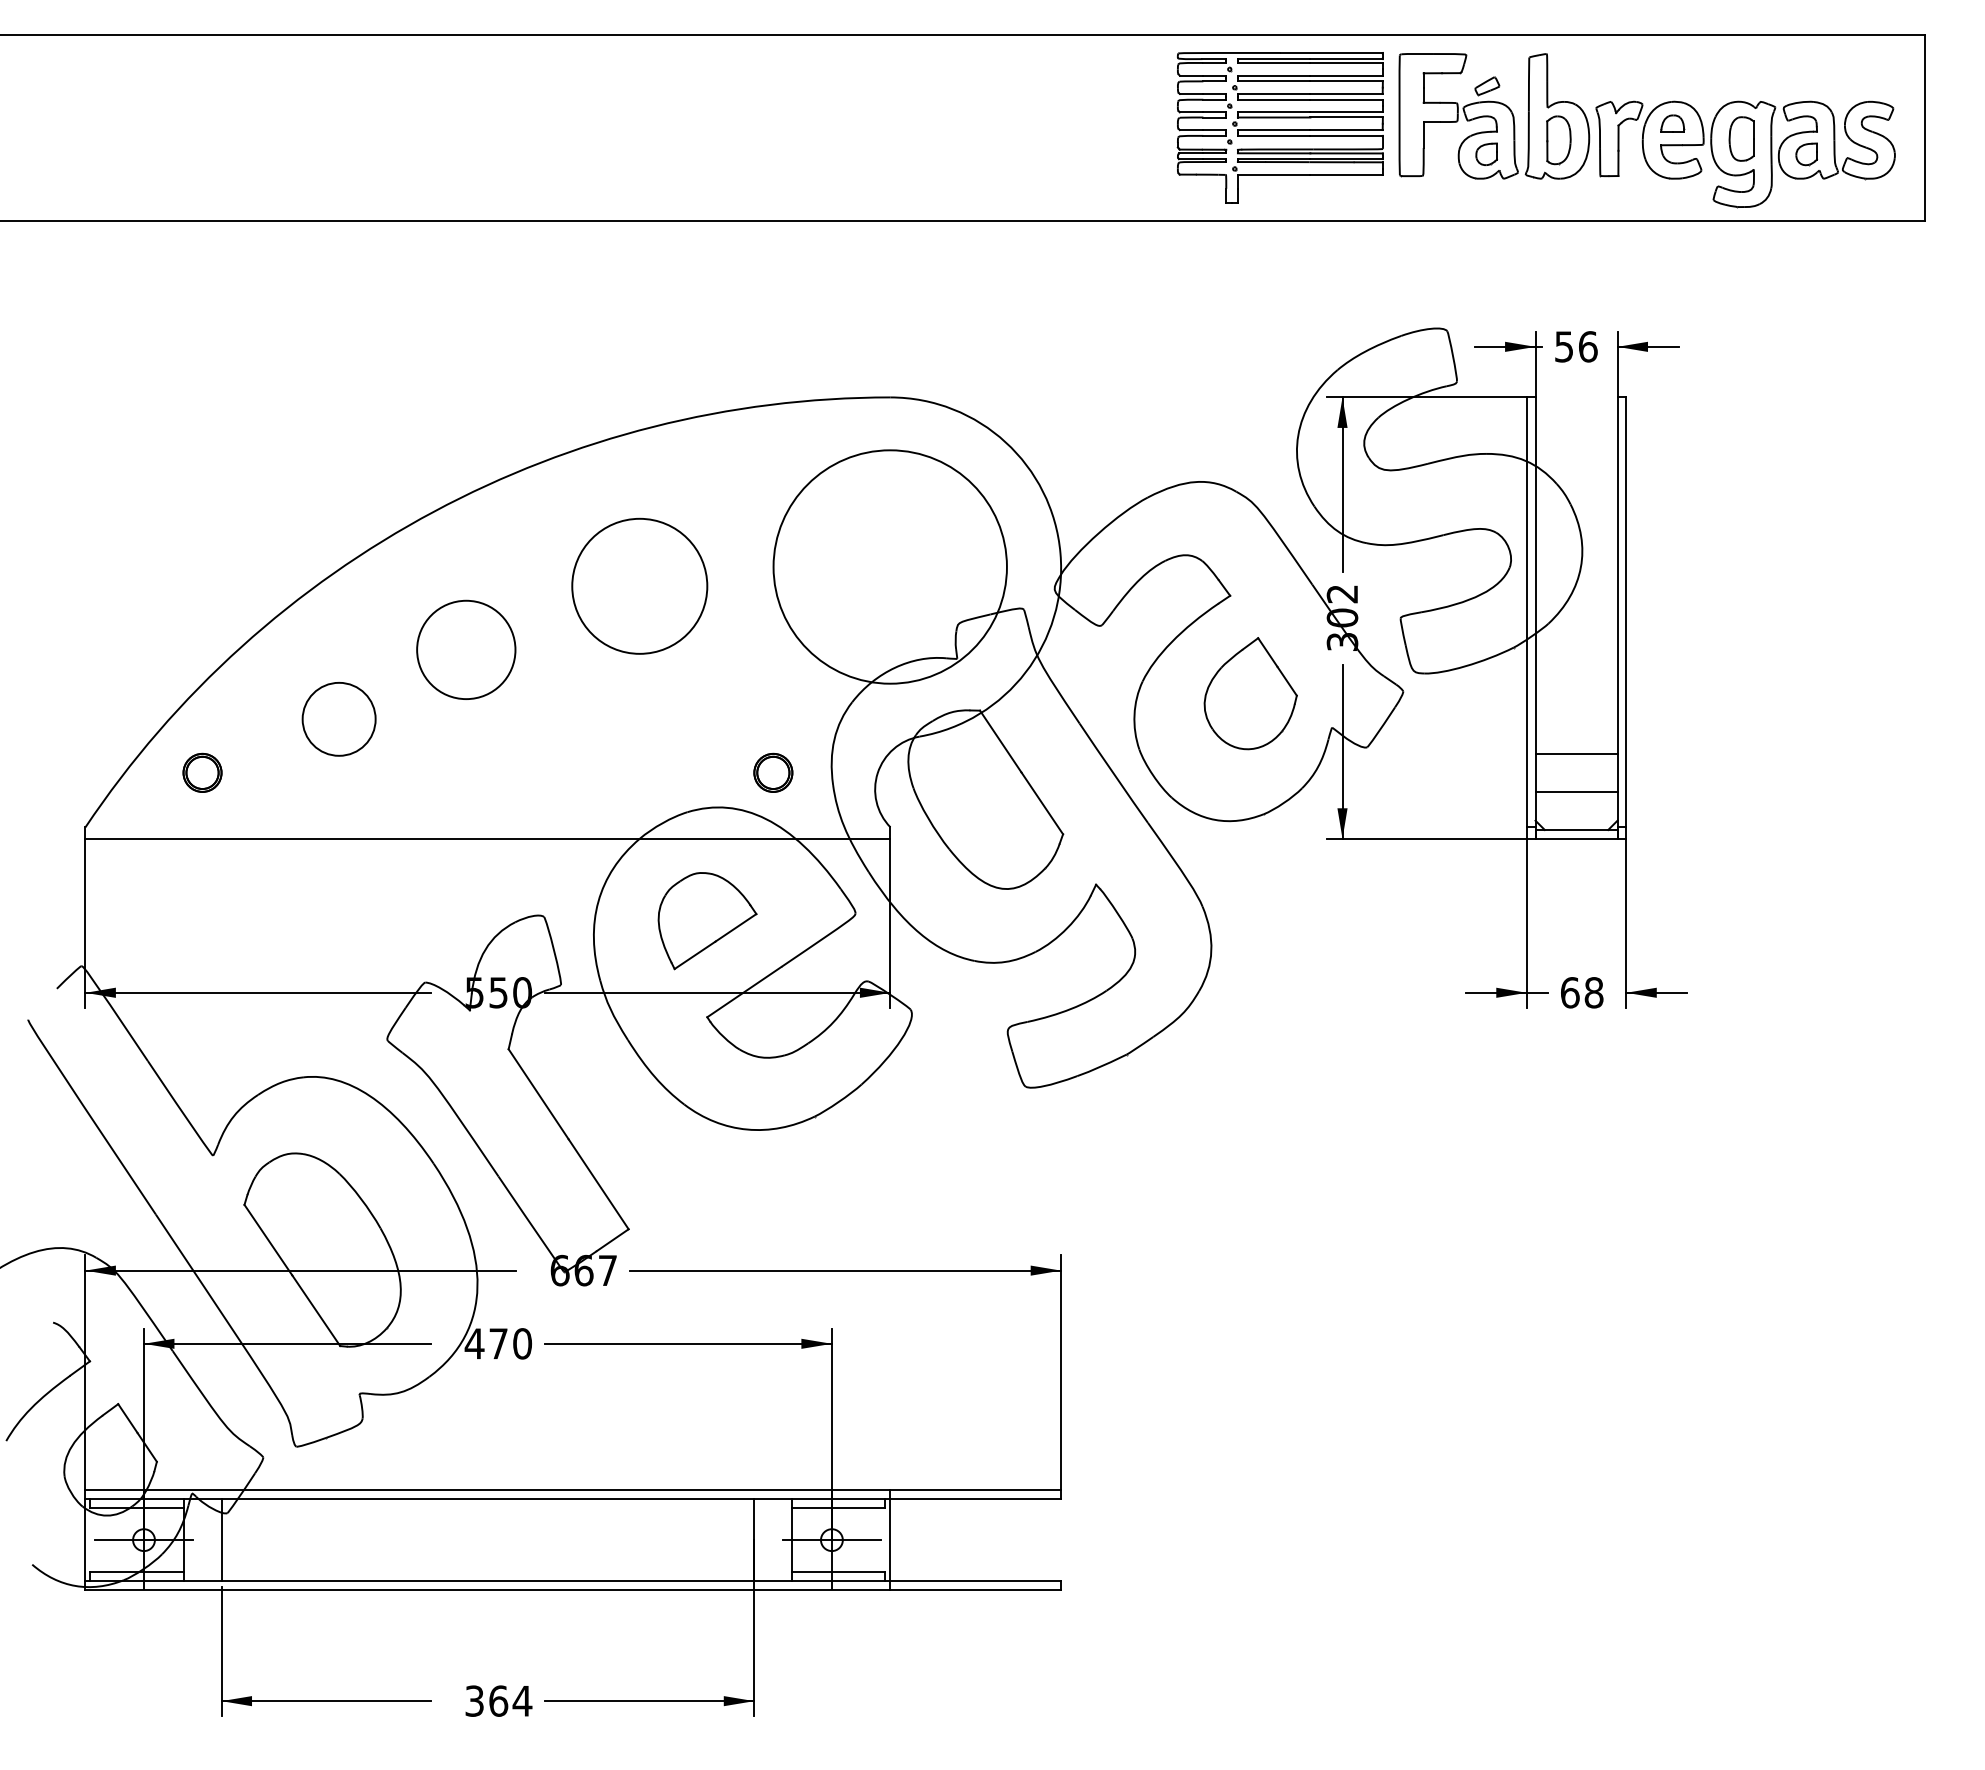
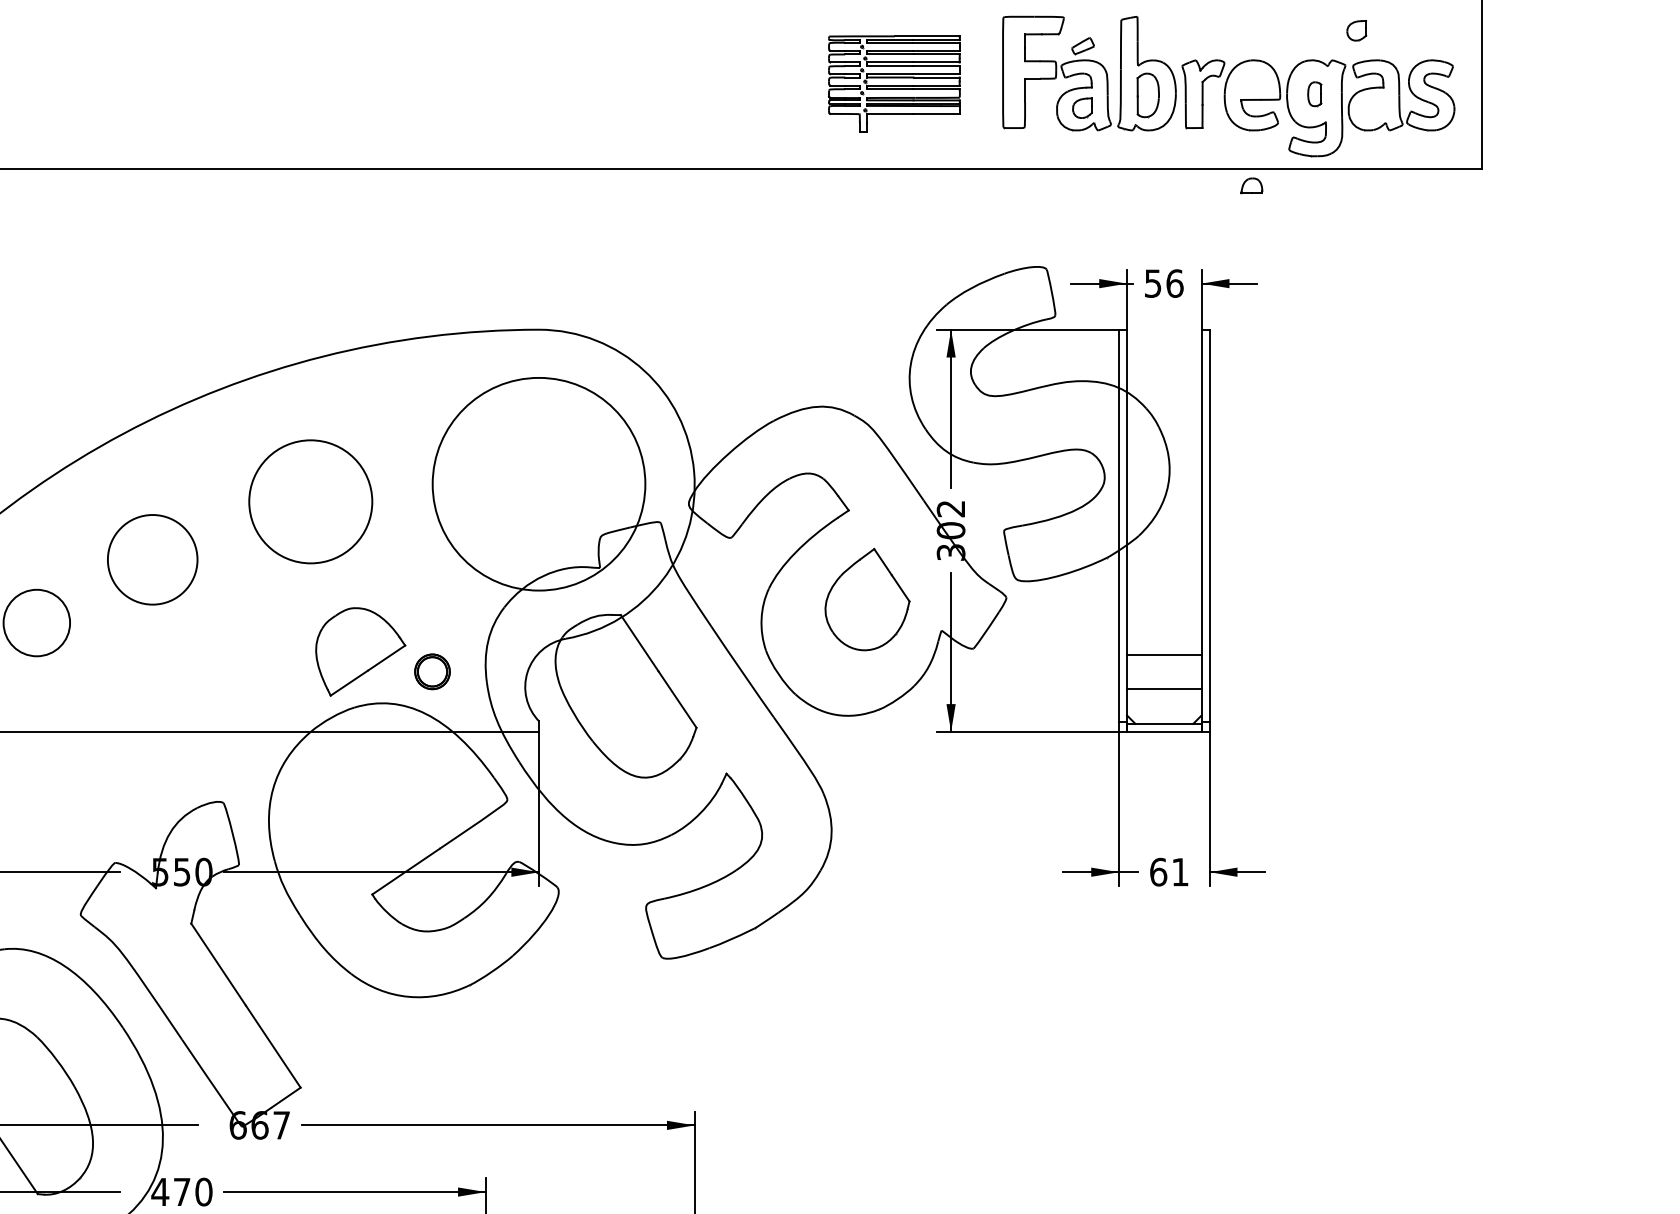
part: (1672, 123) -> (1251, 185), moved
part: (1279, 127) -> (893, 83), size x0.7
part: (1741, 138) -> (1314, 93), size x0.6
part: (1806, 154) -> (1356, 30), moved
part: (707, 921) -> (360, 652), moved
text: (1593, 992) -> (1179, 871), 68 -> 61

